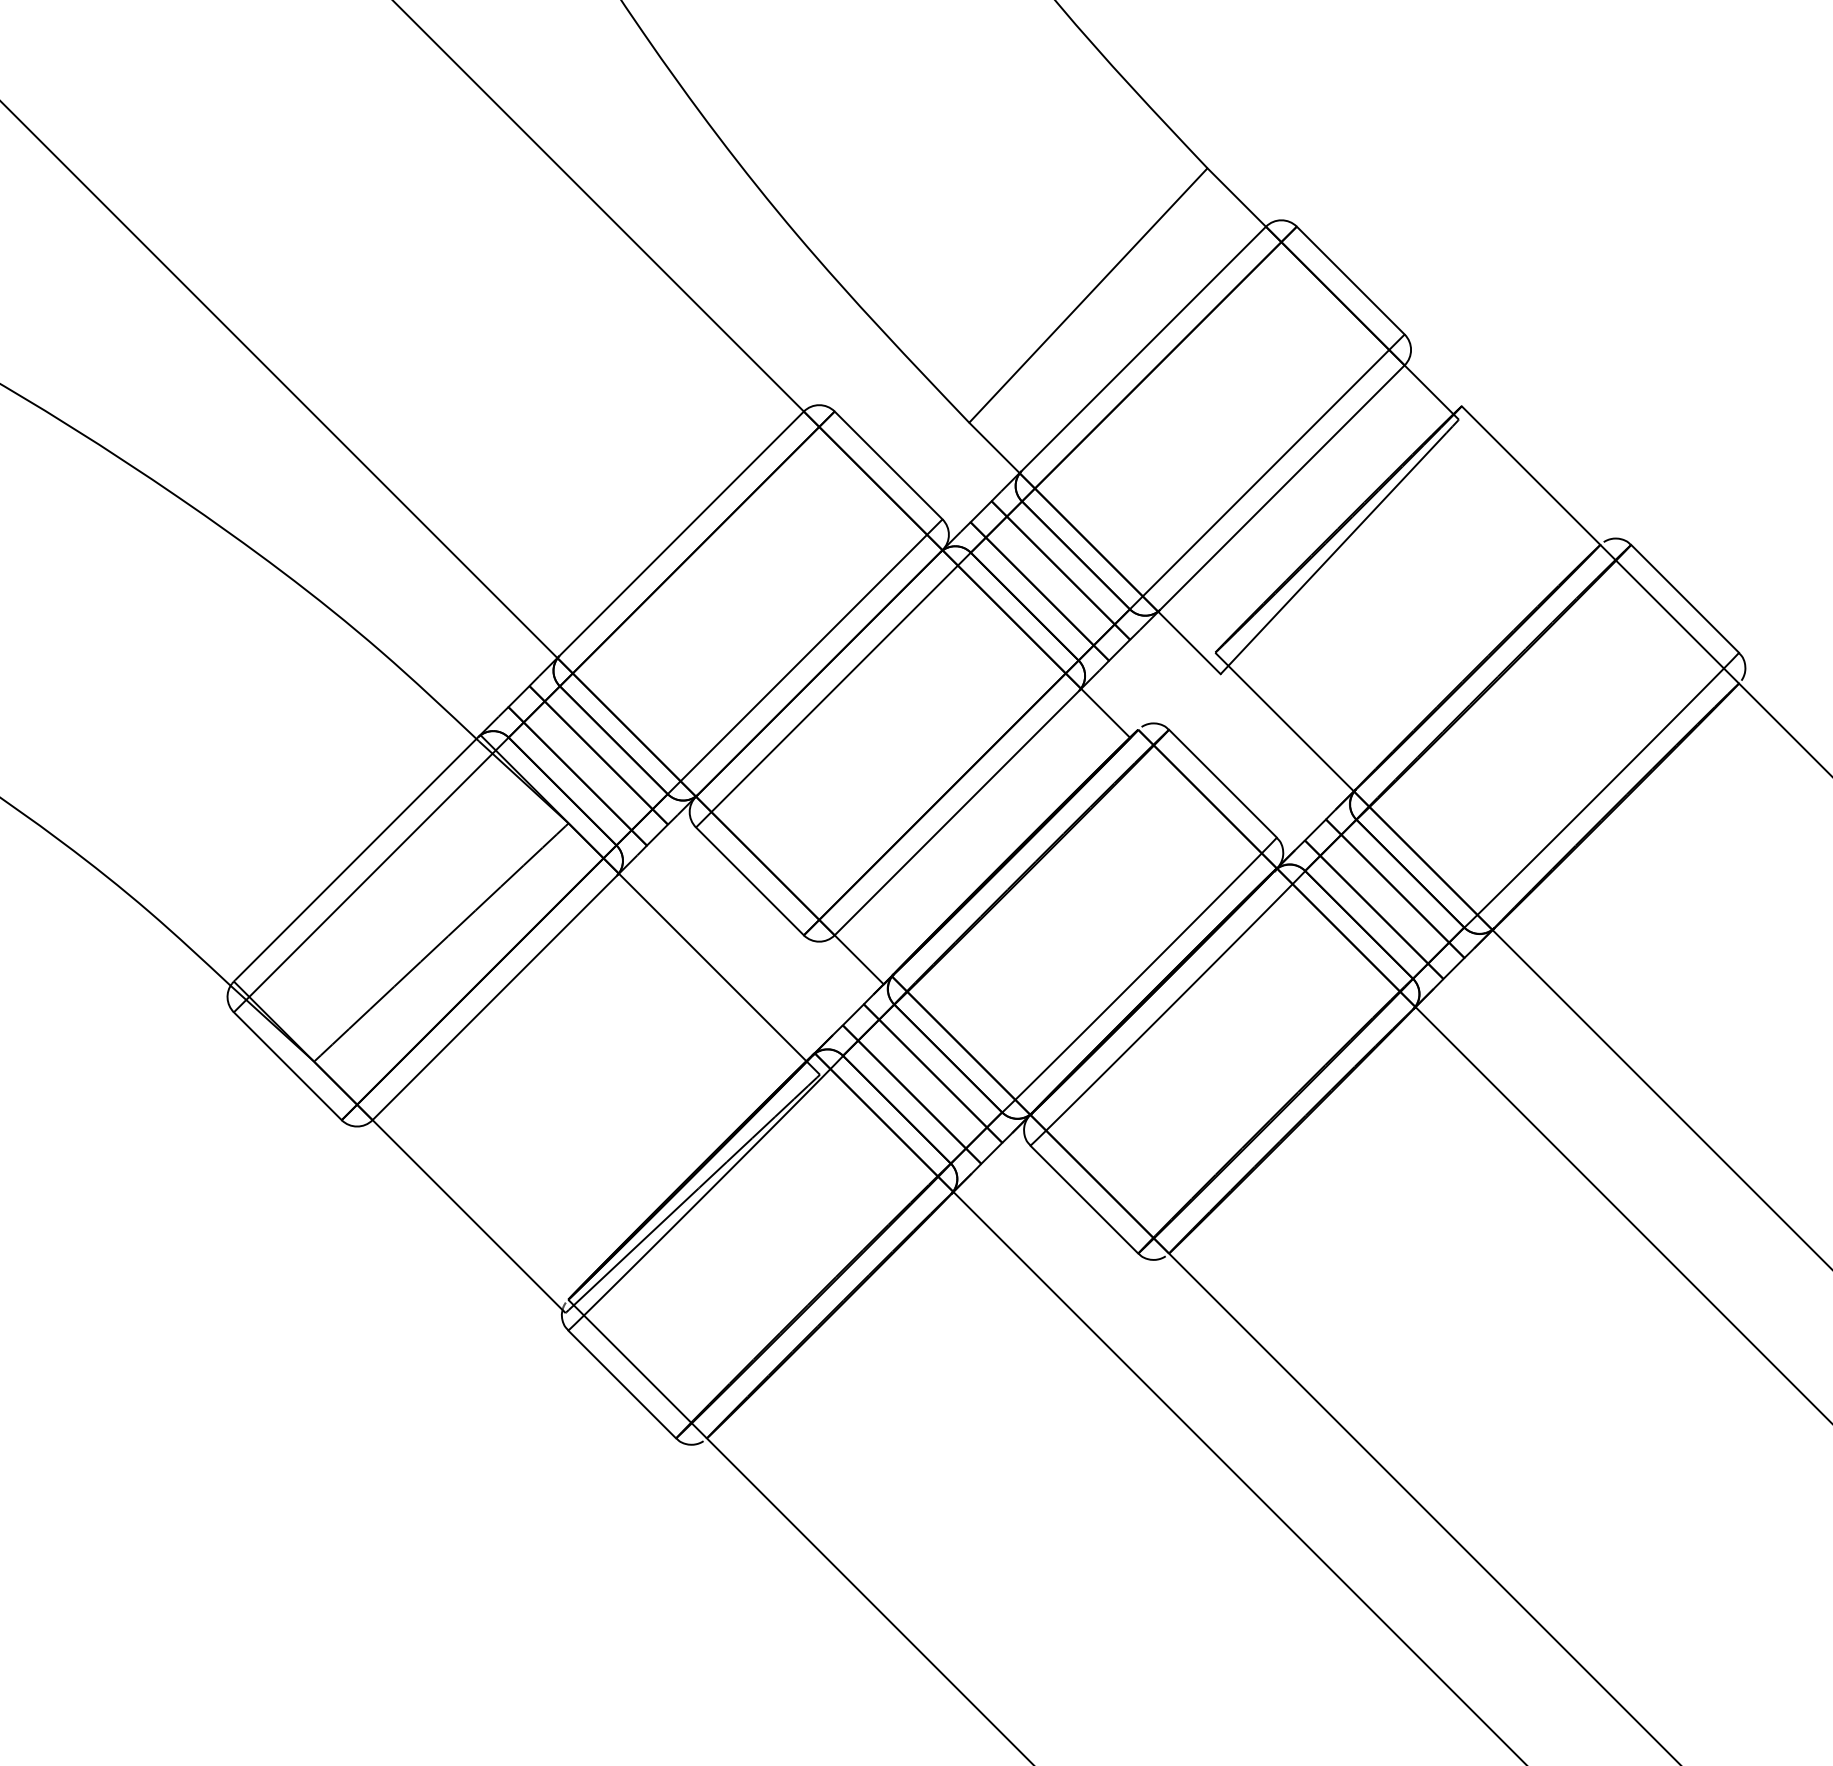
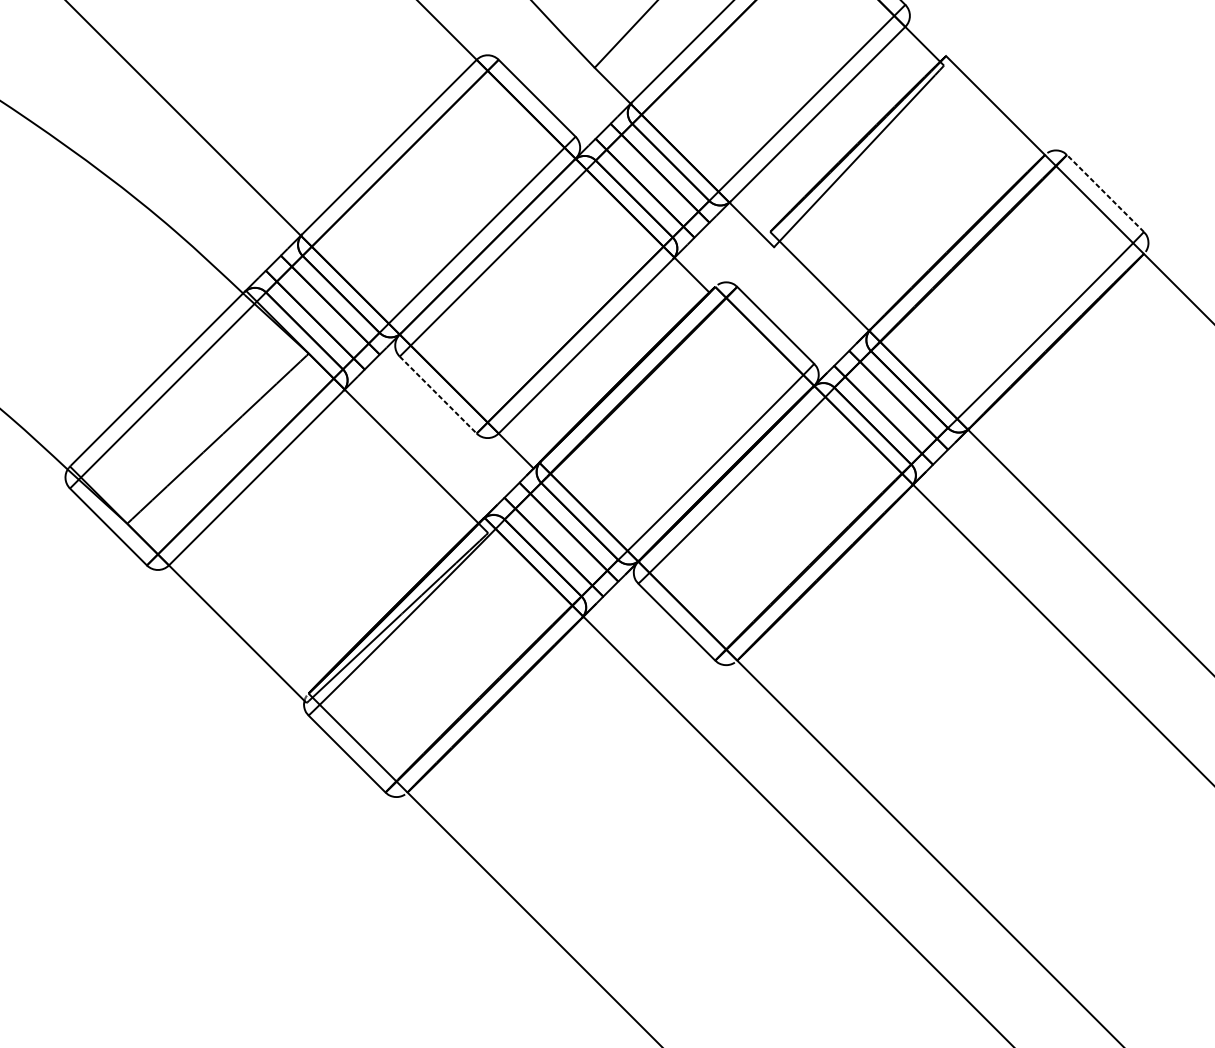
line: (1684, 598) -> (1105, 193), solid -> dashed
line: (750, 881) -> (438, 395), solid -> dashed

